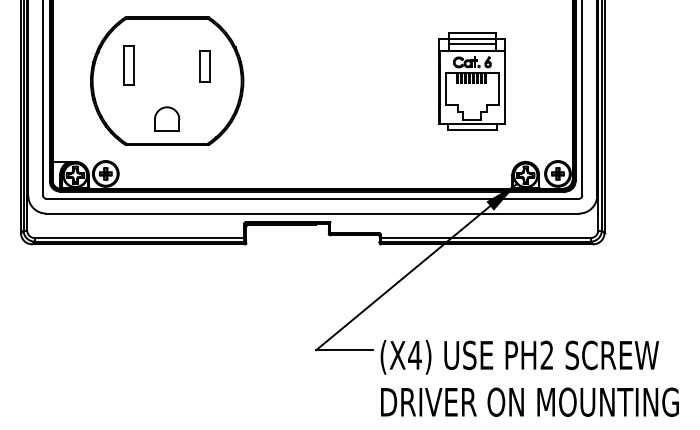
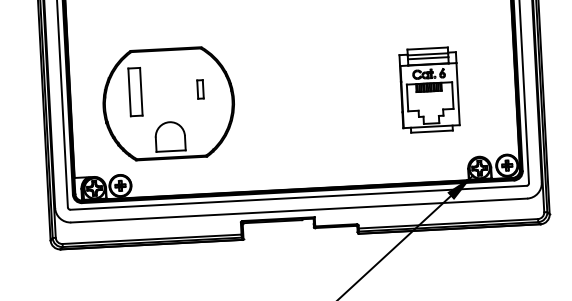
part: (128, 65) -> (135, 92), size x1.4
part: (204, 66) -> (200, 89), size x0.7
part: (167, 118) -> (170, 135), size x1.4

